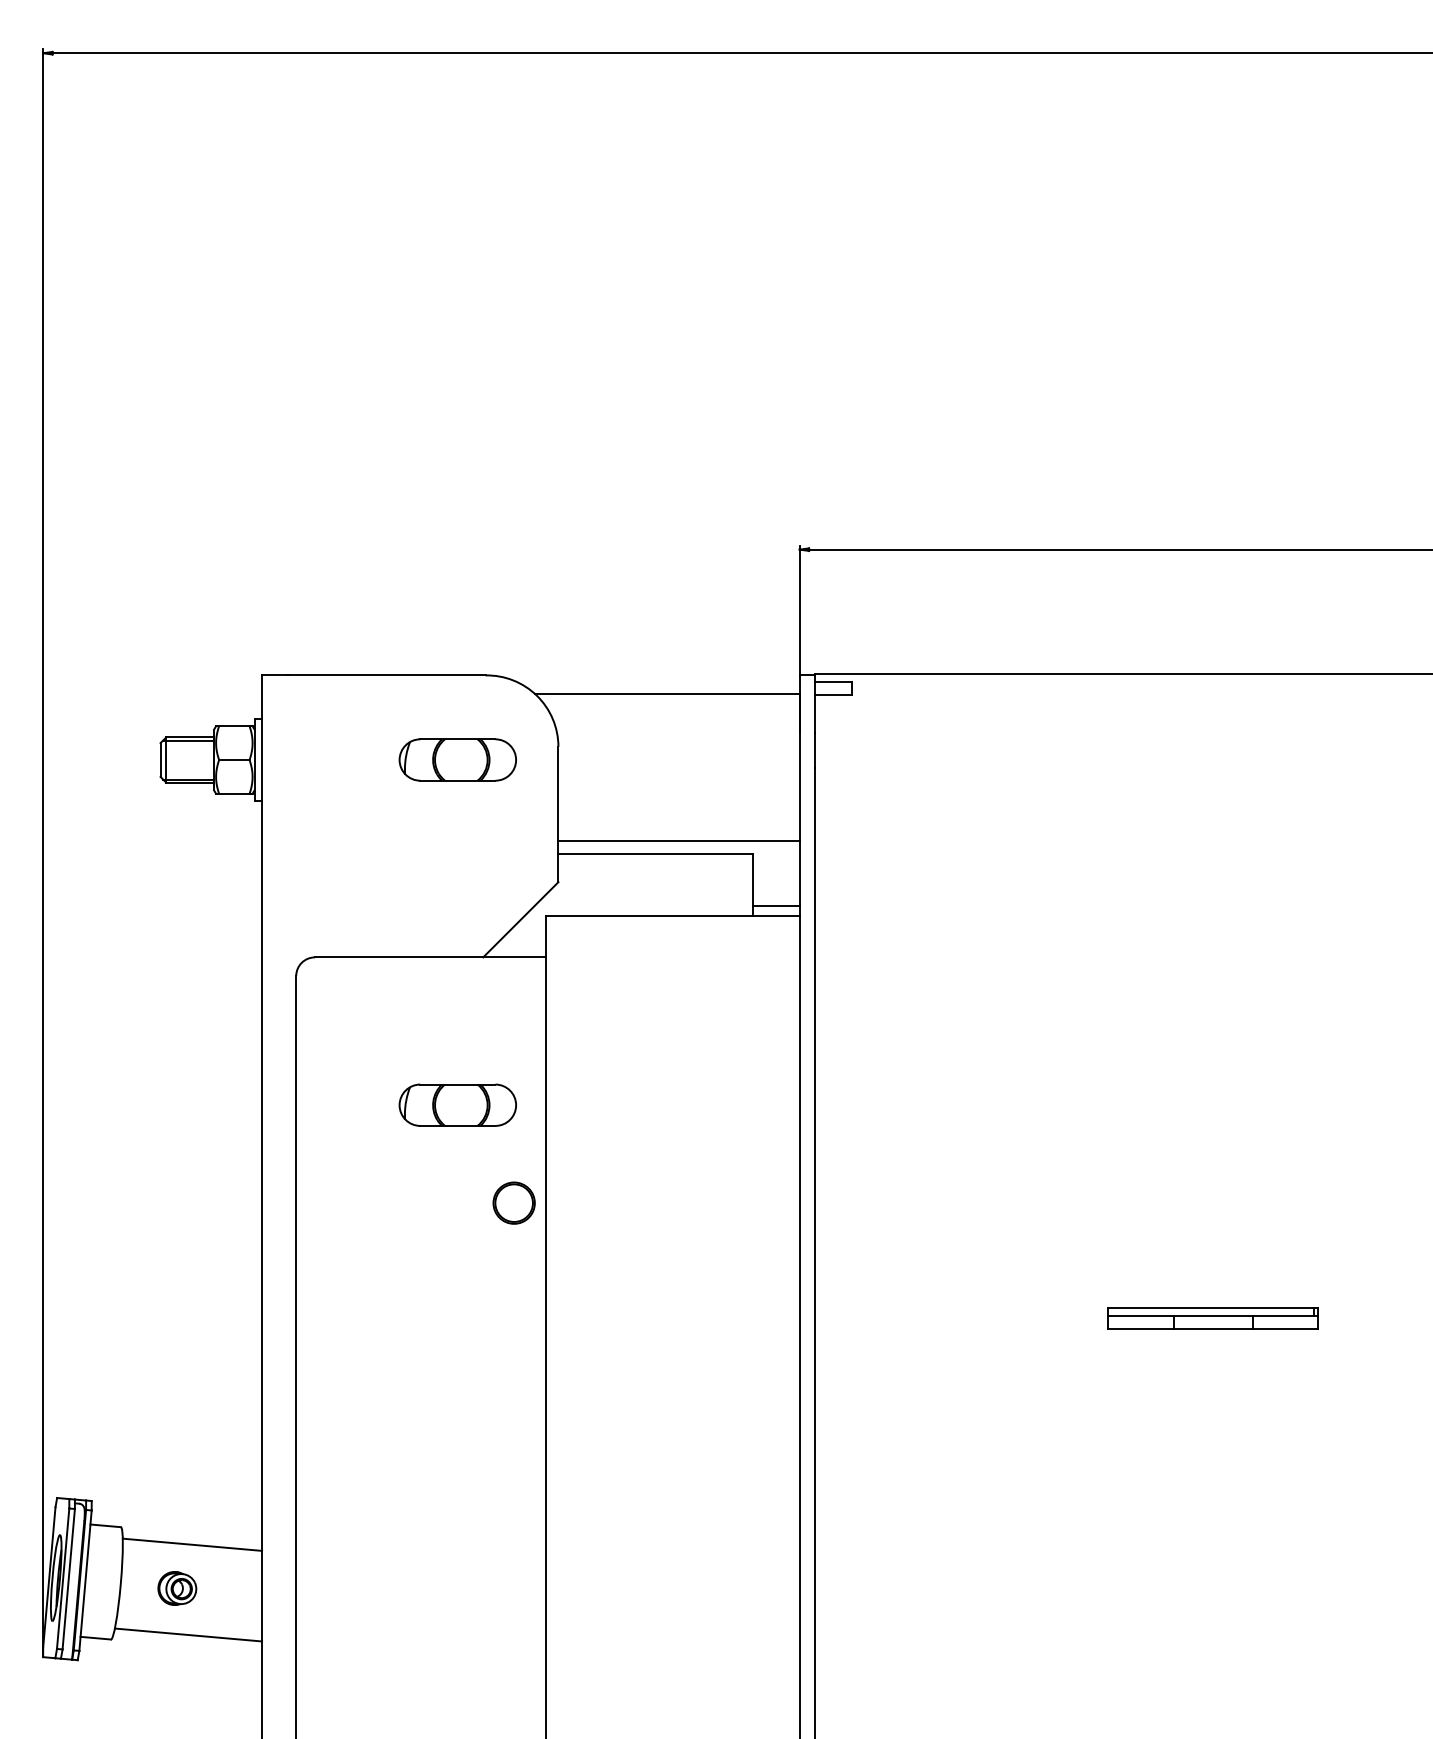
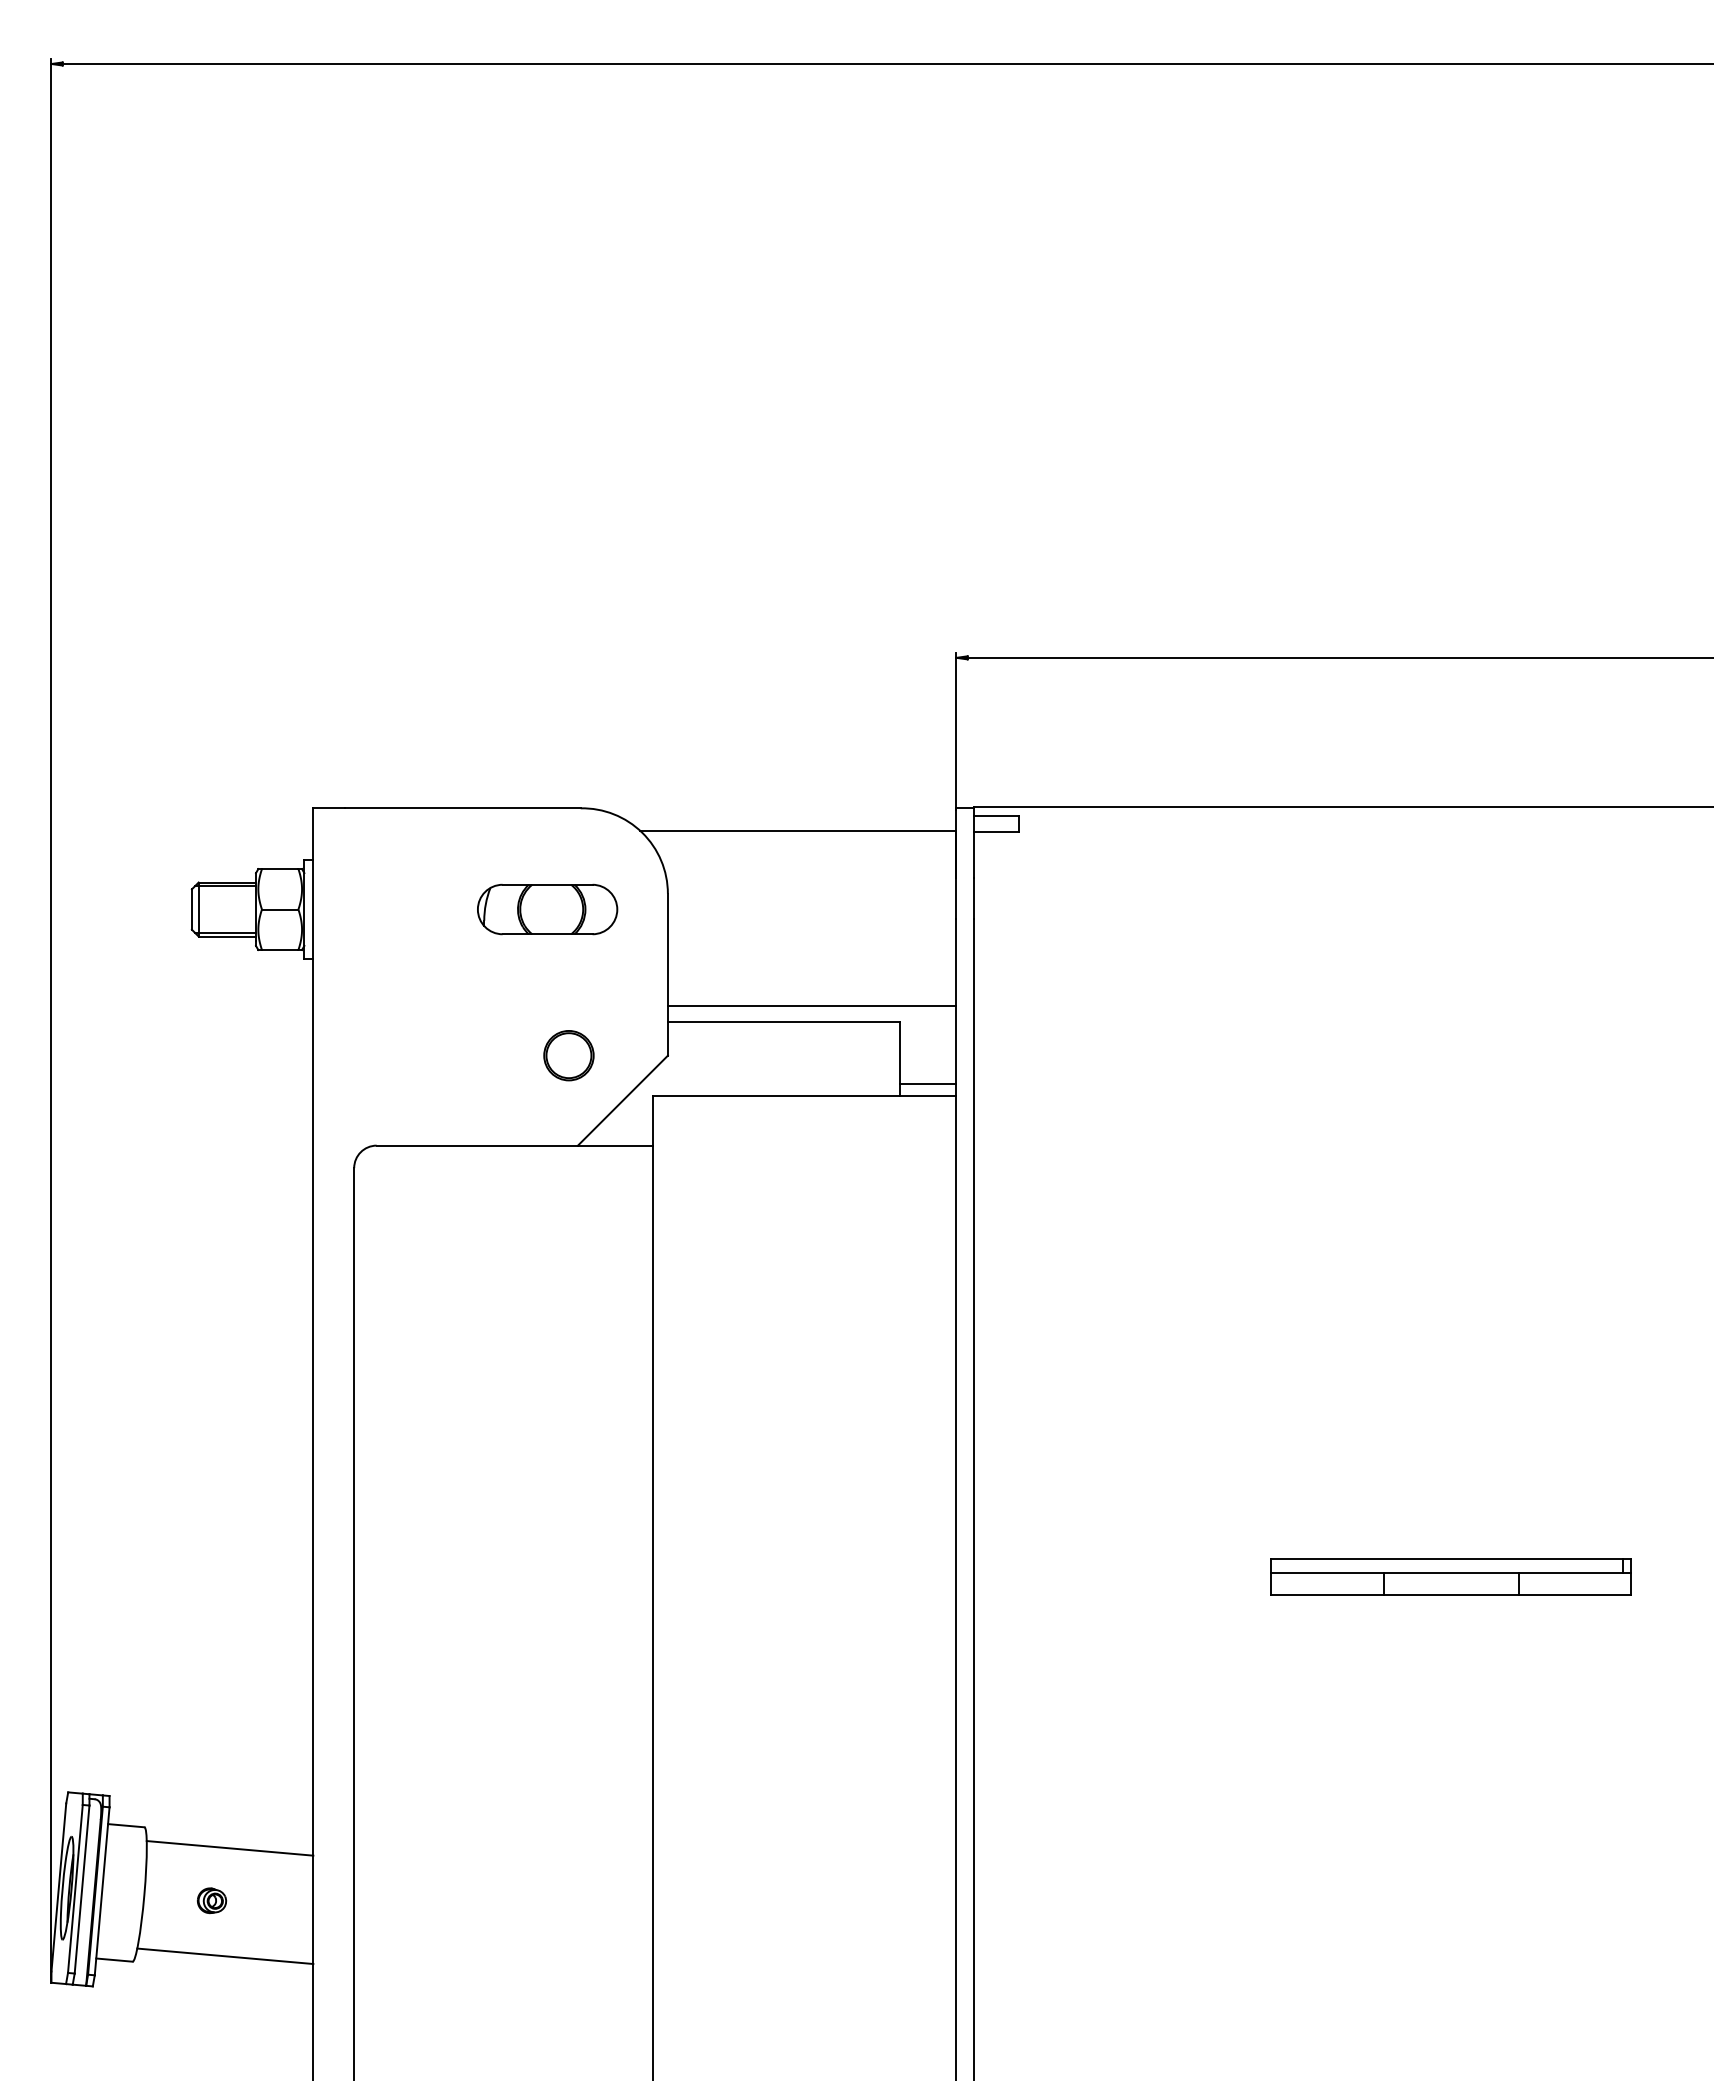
part: (457, 1105) -> (547, 1322), removed
part: (513, 1203) -> (568, 1055), moved
part: (1212, 1317) -> (1450, 1576), size x1.43
part: (176, 1588) -> (211, 1900), size x0.62

